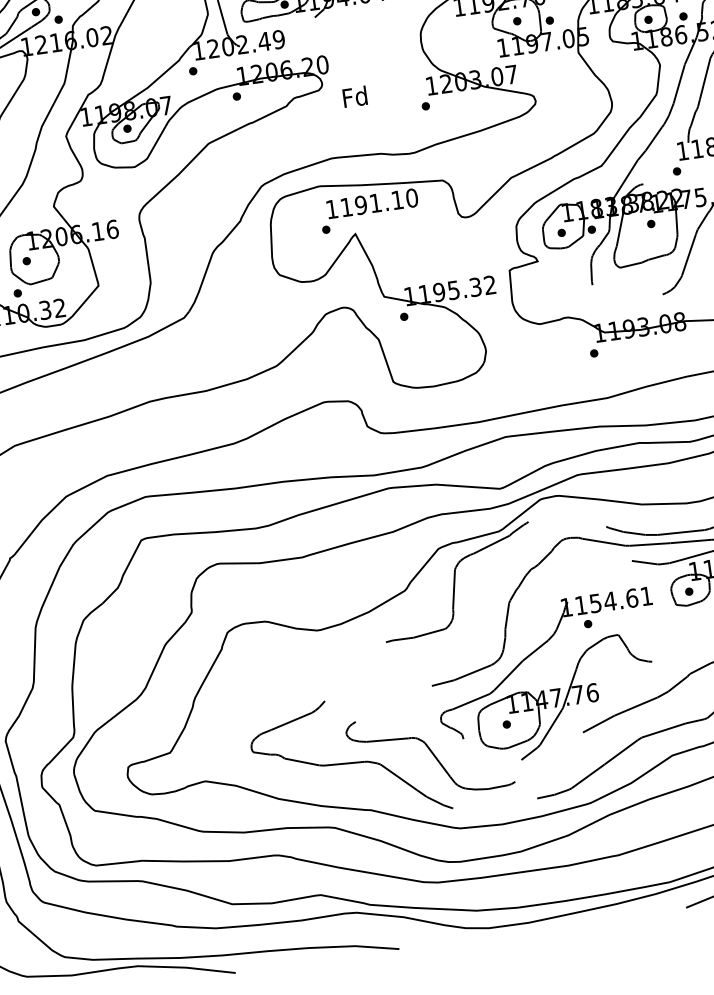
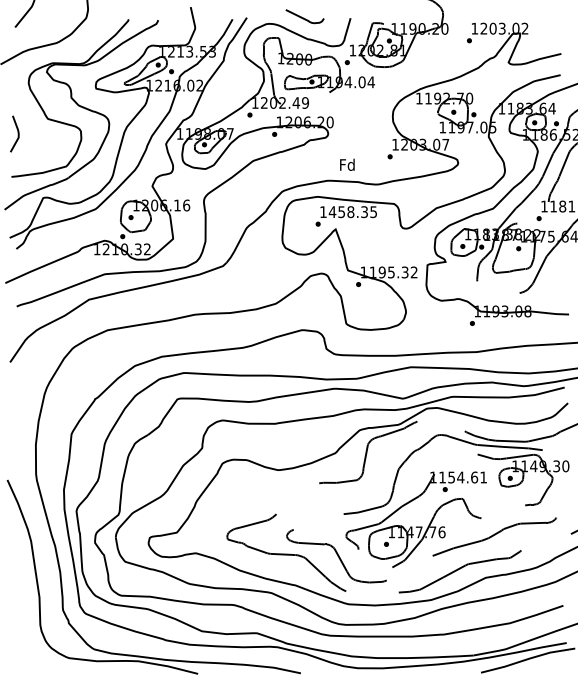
text: (355, 96) -> (347, 164), moved
text: (378, 203) -> (352, 212), 1191.10 -> 1458.35

